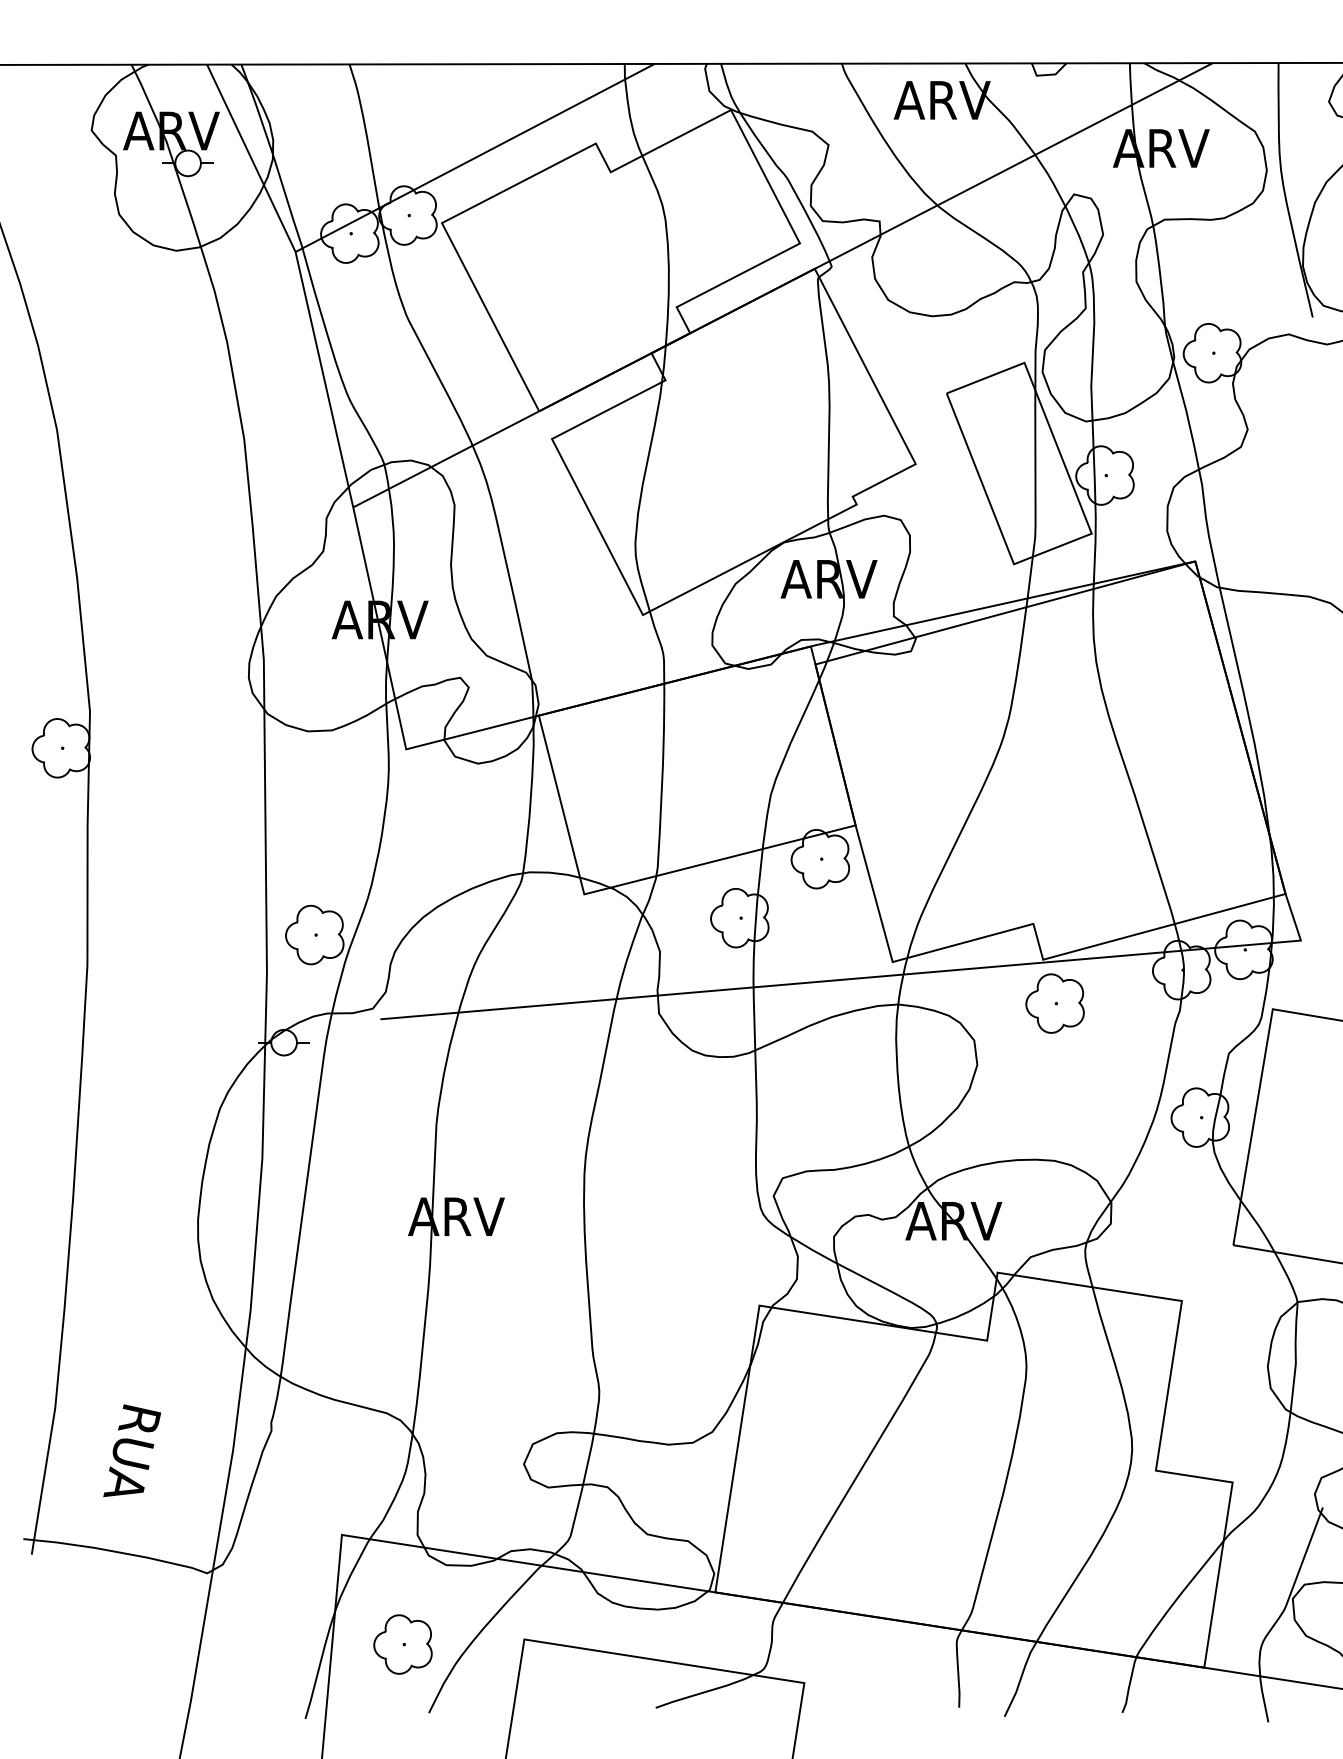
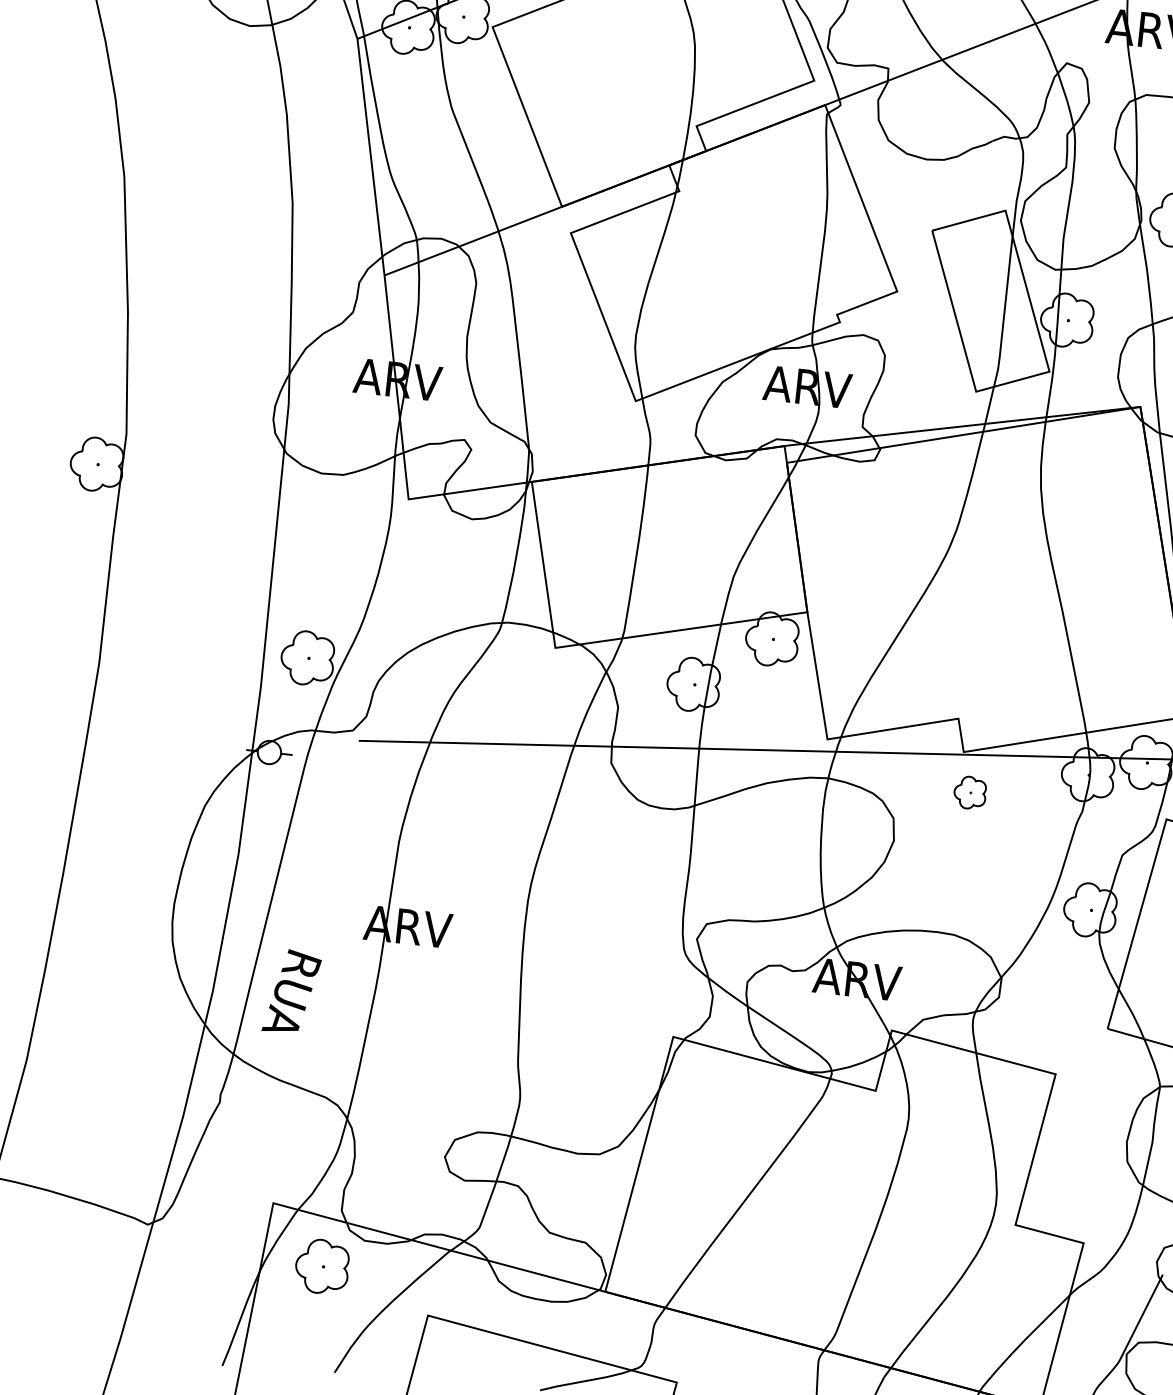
part: (1054, 1003) -> (969, 792), size x0.6
text: (132, 1450) -> (292, 991), moved
part: (402, 1644) -> (321, 1266), moved

